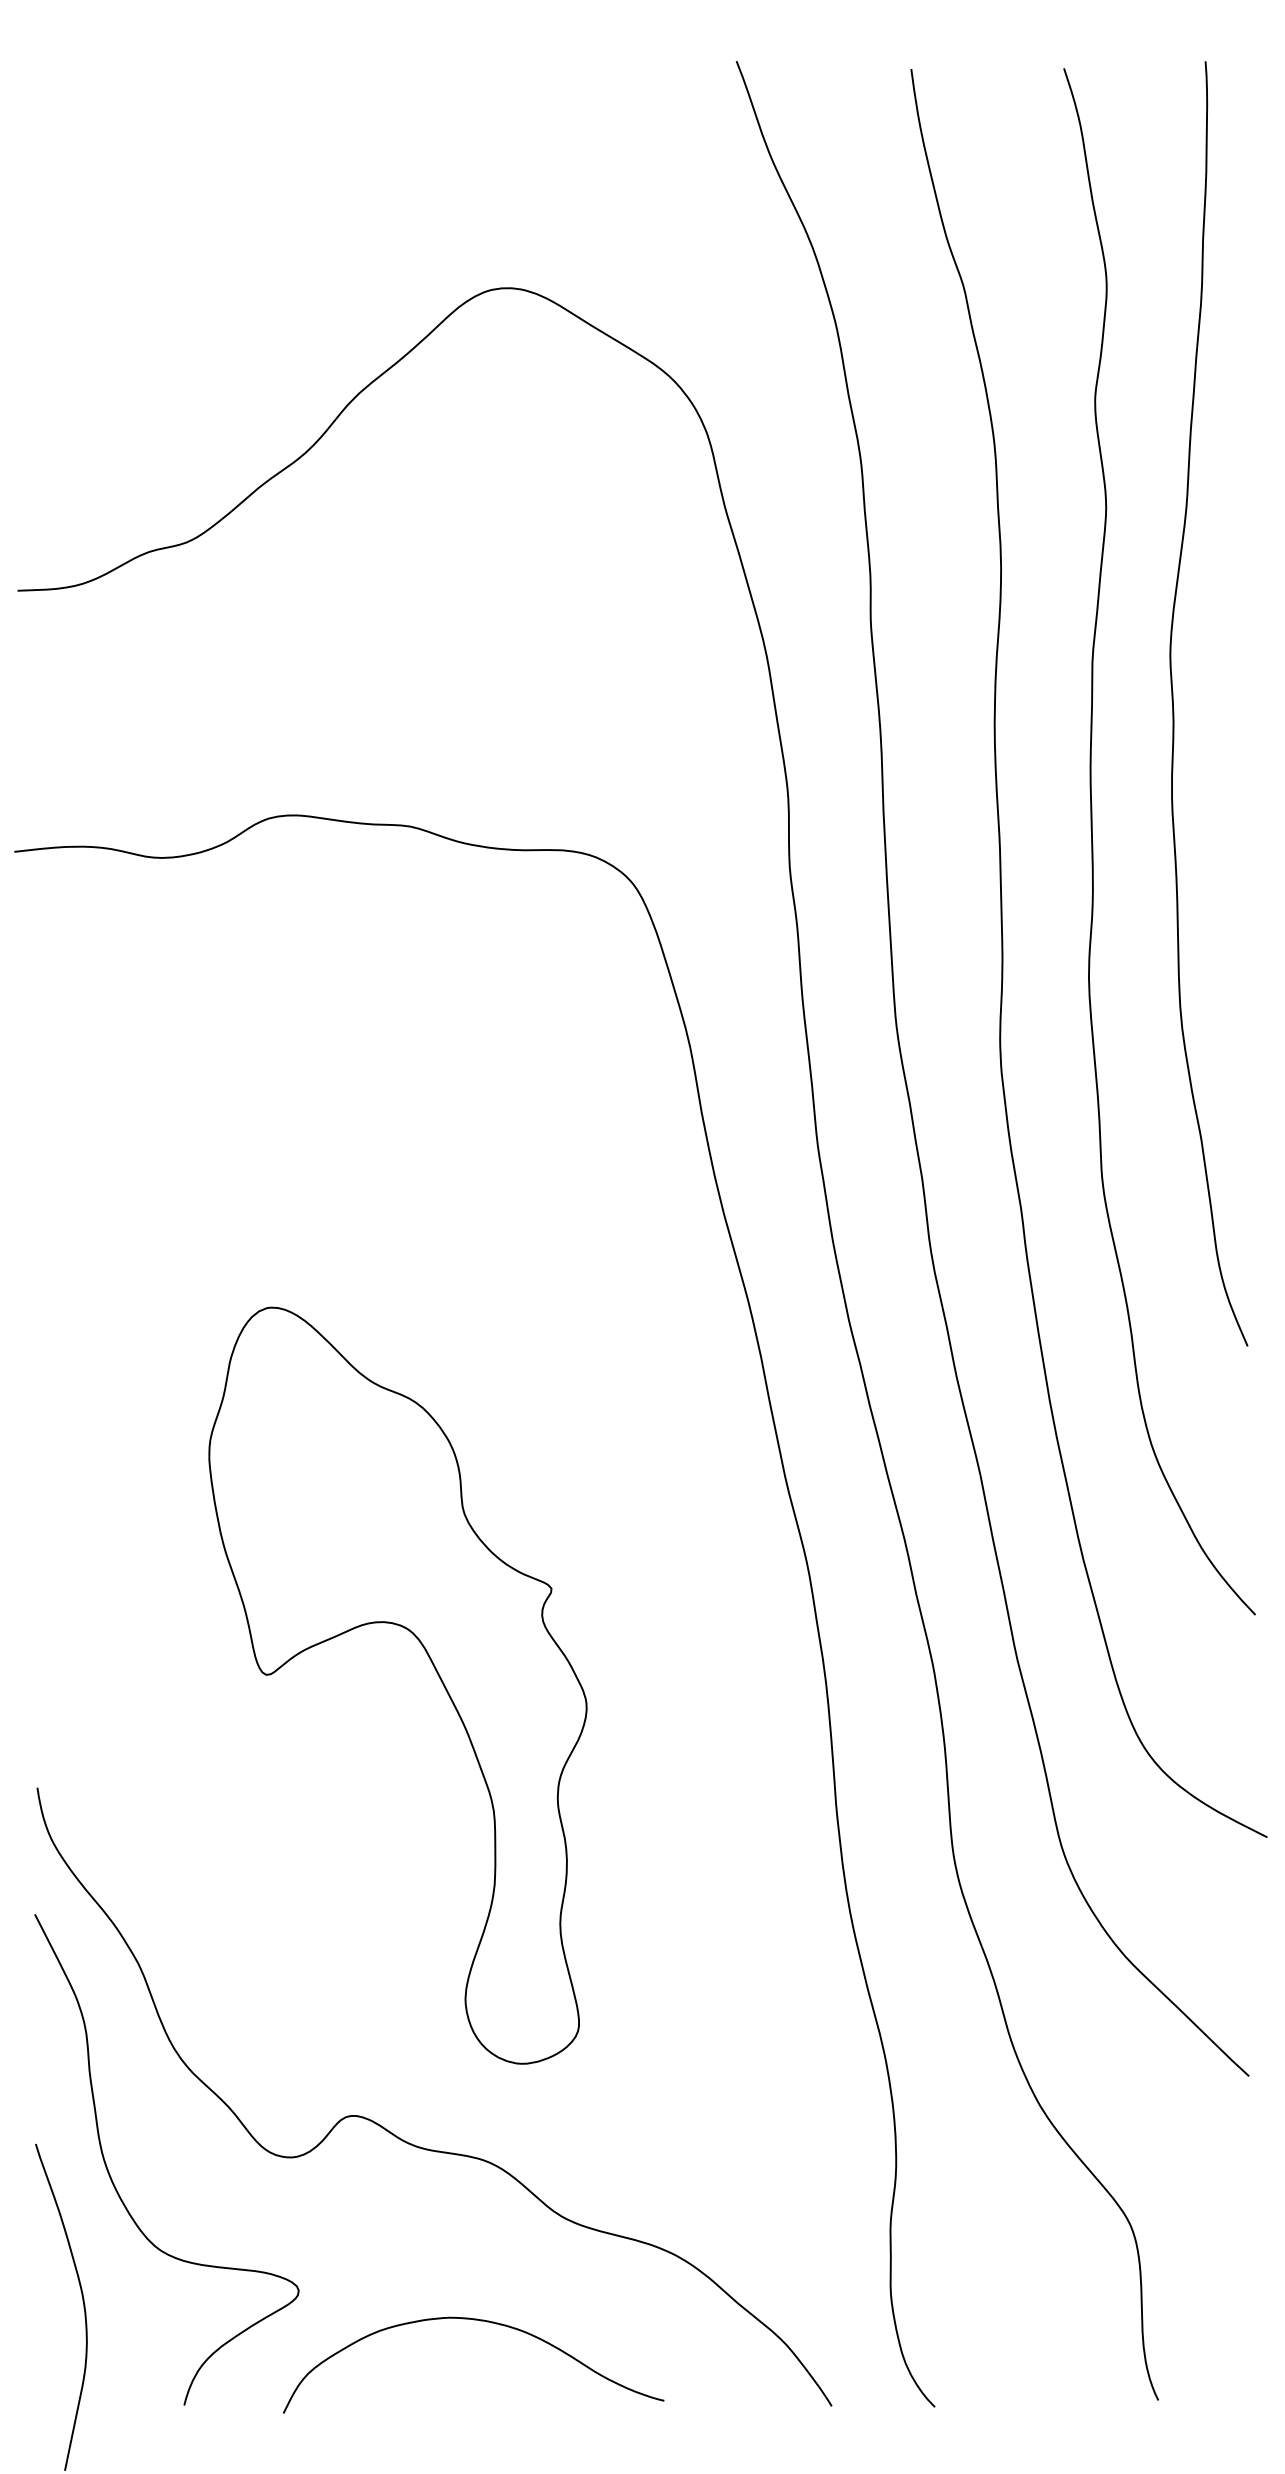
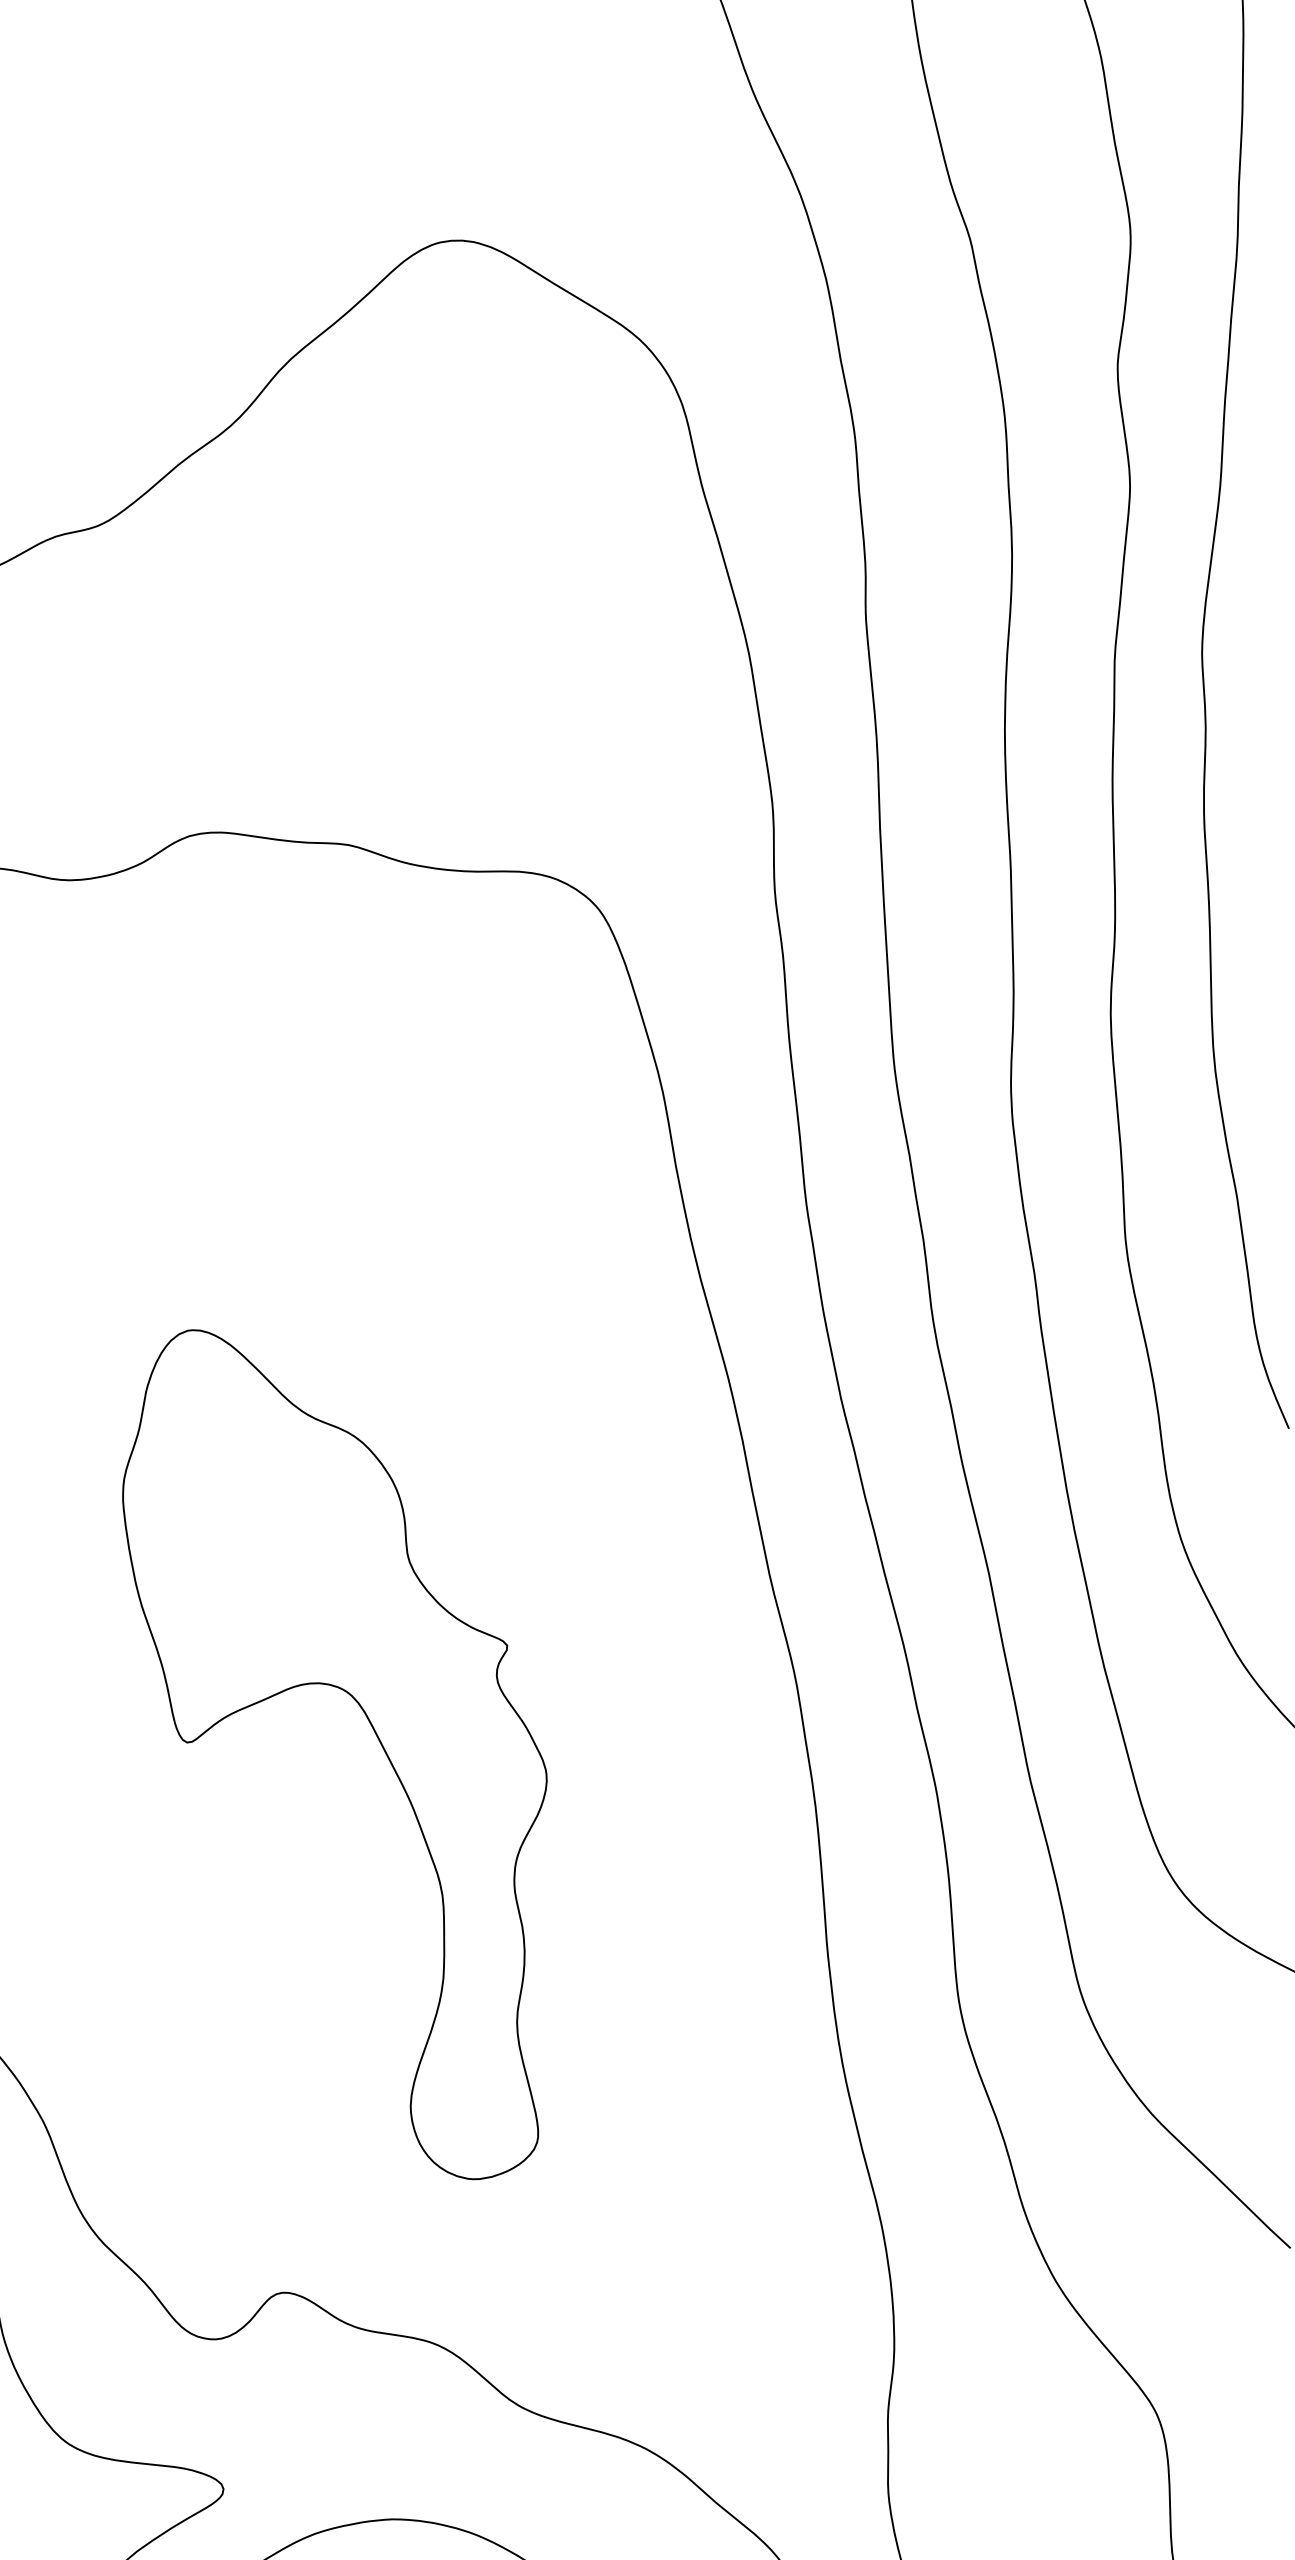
part: (433, 1667) -> (374, 1734), moved

